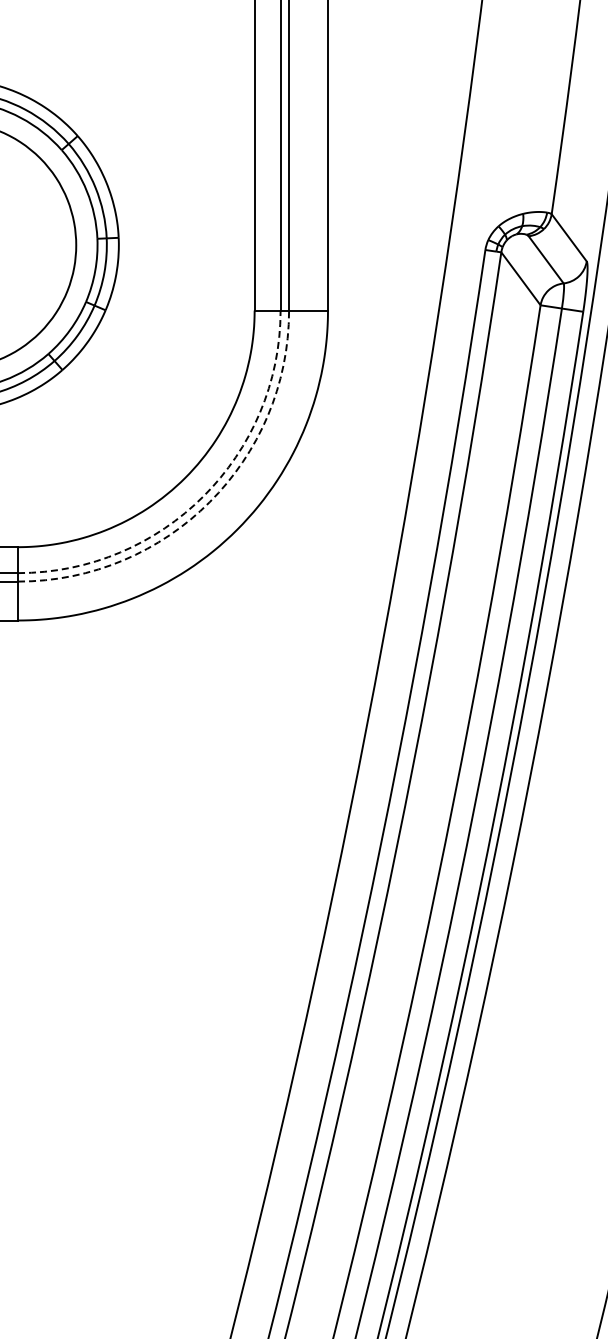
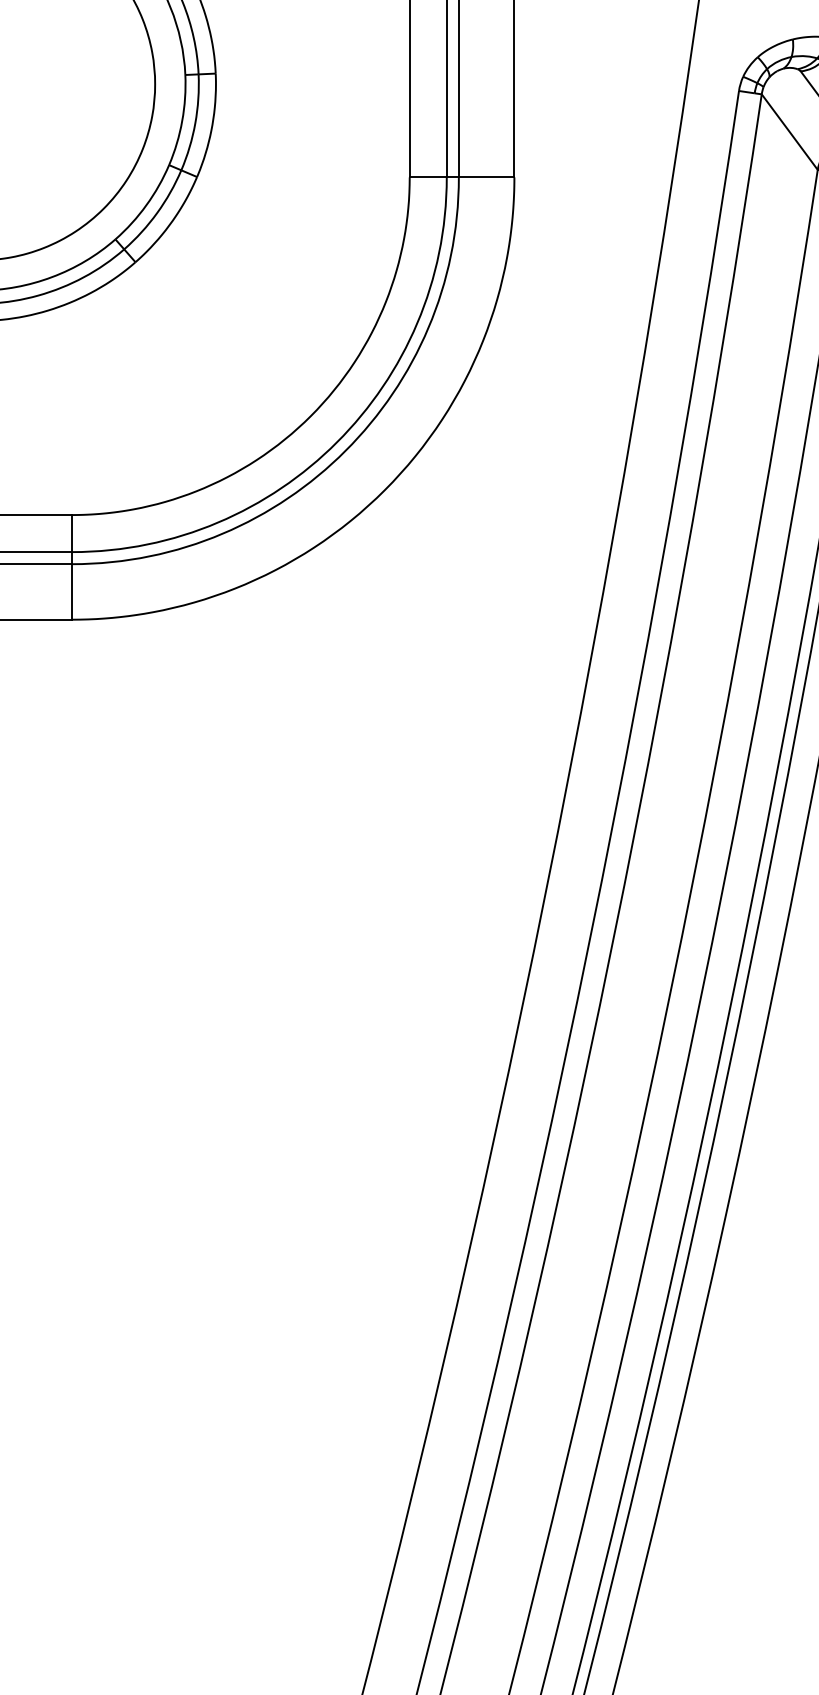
arc: (203, 496) -> (336, 442), dashed -> solid
arc: (209, 502) -> (345, 451), dashed -> solid

